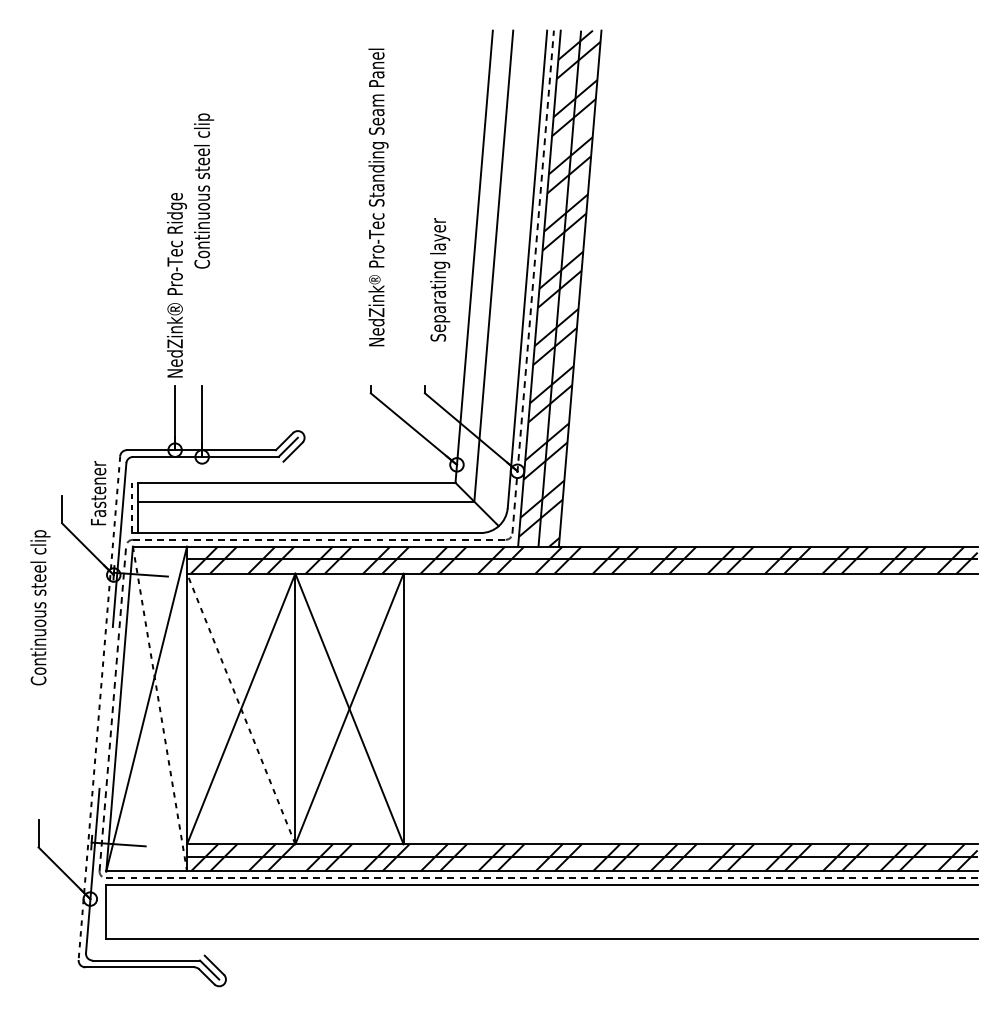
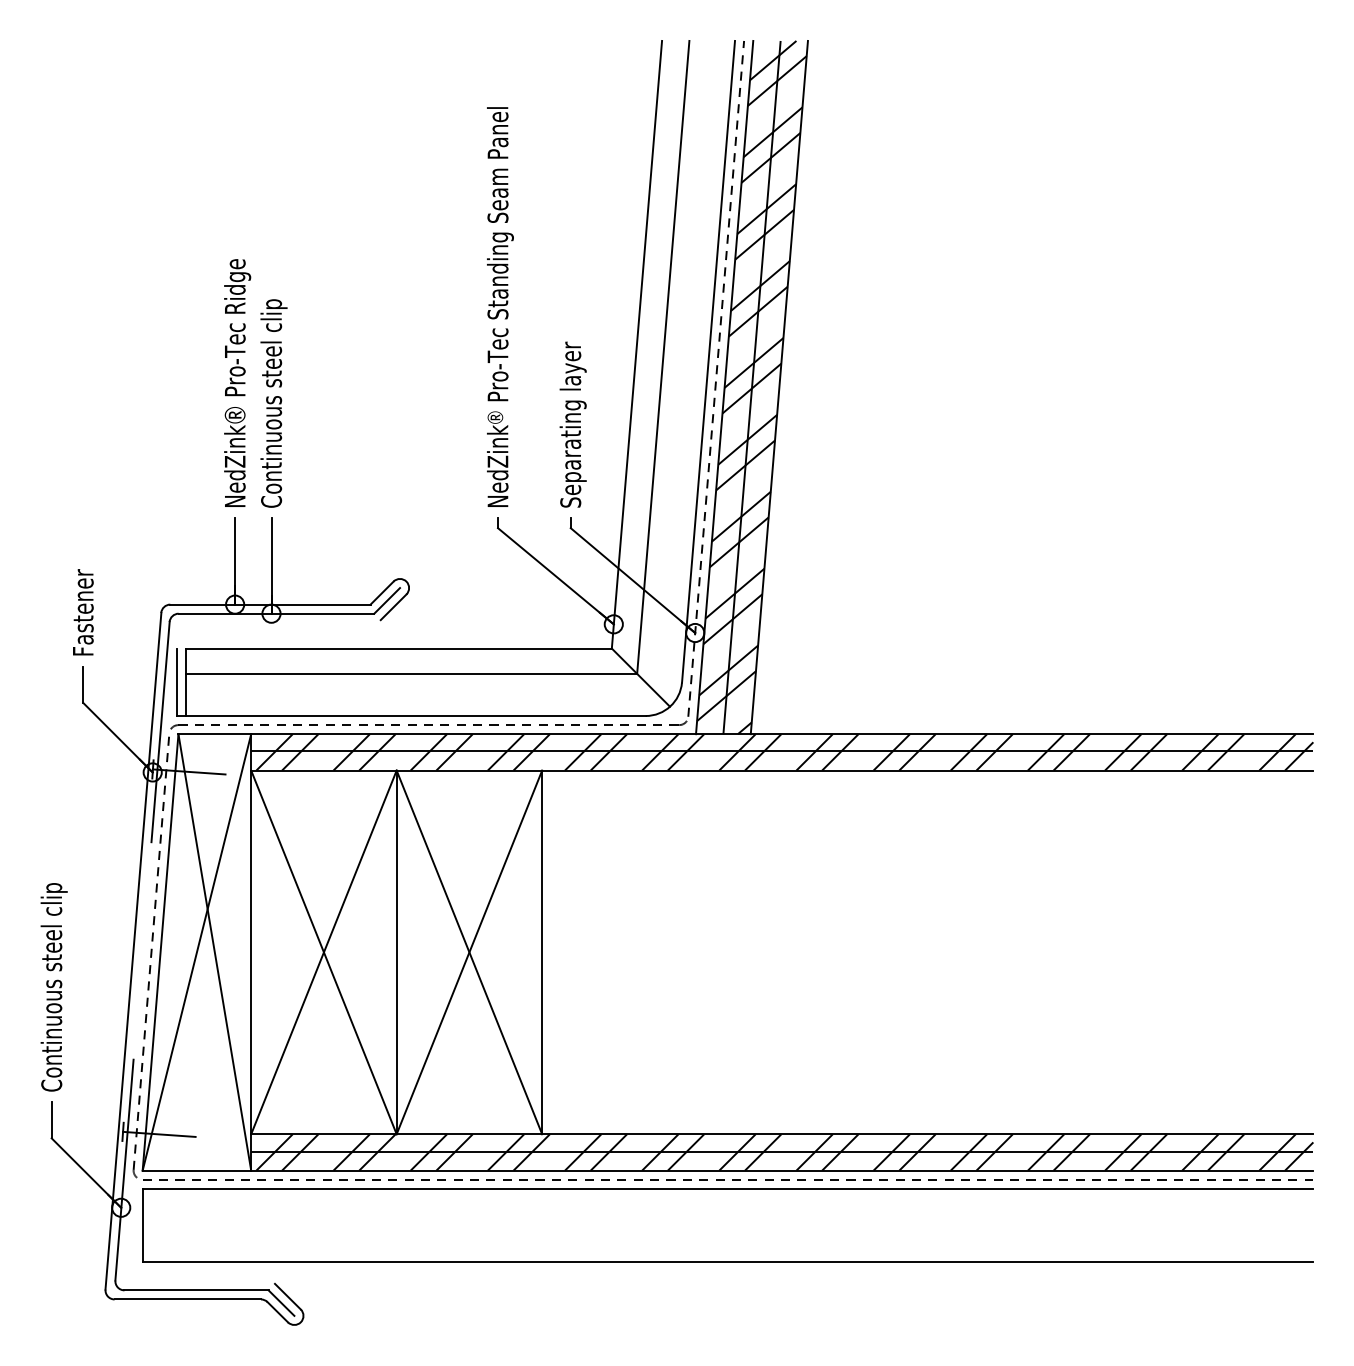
text: (203, 191) -> (273, 403), moved
text: (378, 197) -> (500, 306), moved
text: (439, 279) -> (572, 424), moved
text: (98, 493) -> (83, 612), moved
line: (131, 508) -> (176, 682), dashed -> solid
text: (39, 607) -> (53, 987), moved
line: (99, 708) -> (133, 951), dashed -> solid
line: (159, 709) -> (214, 952), dashed -> solid
line: (240, 709) -> (323, 952), dashed -> solid

